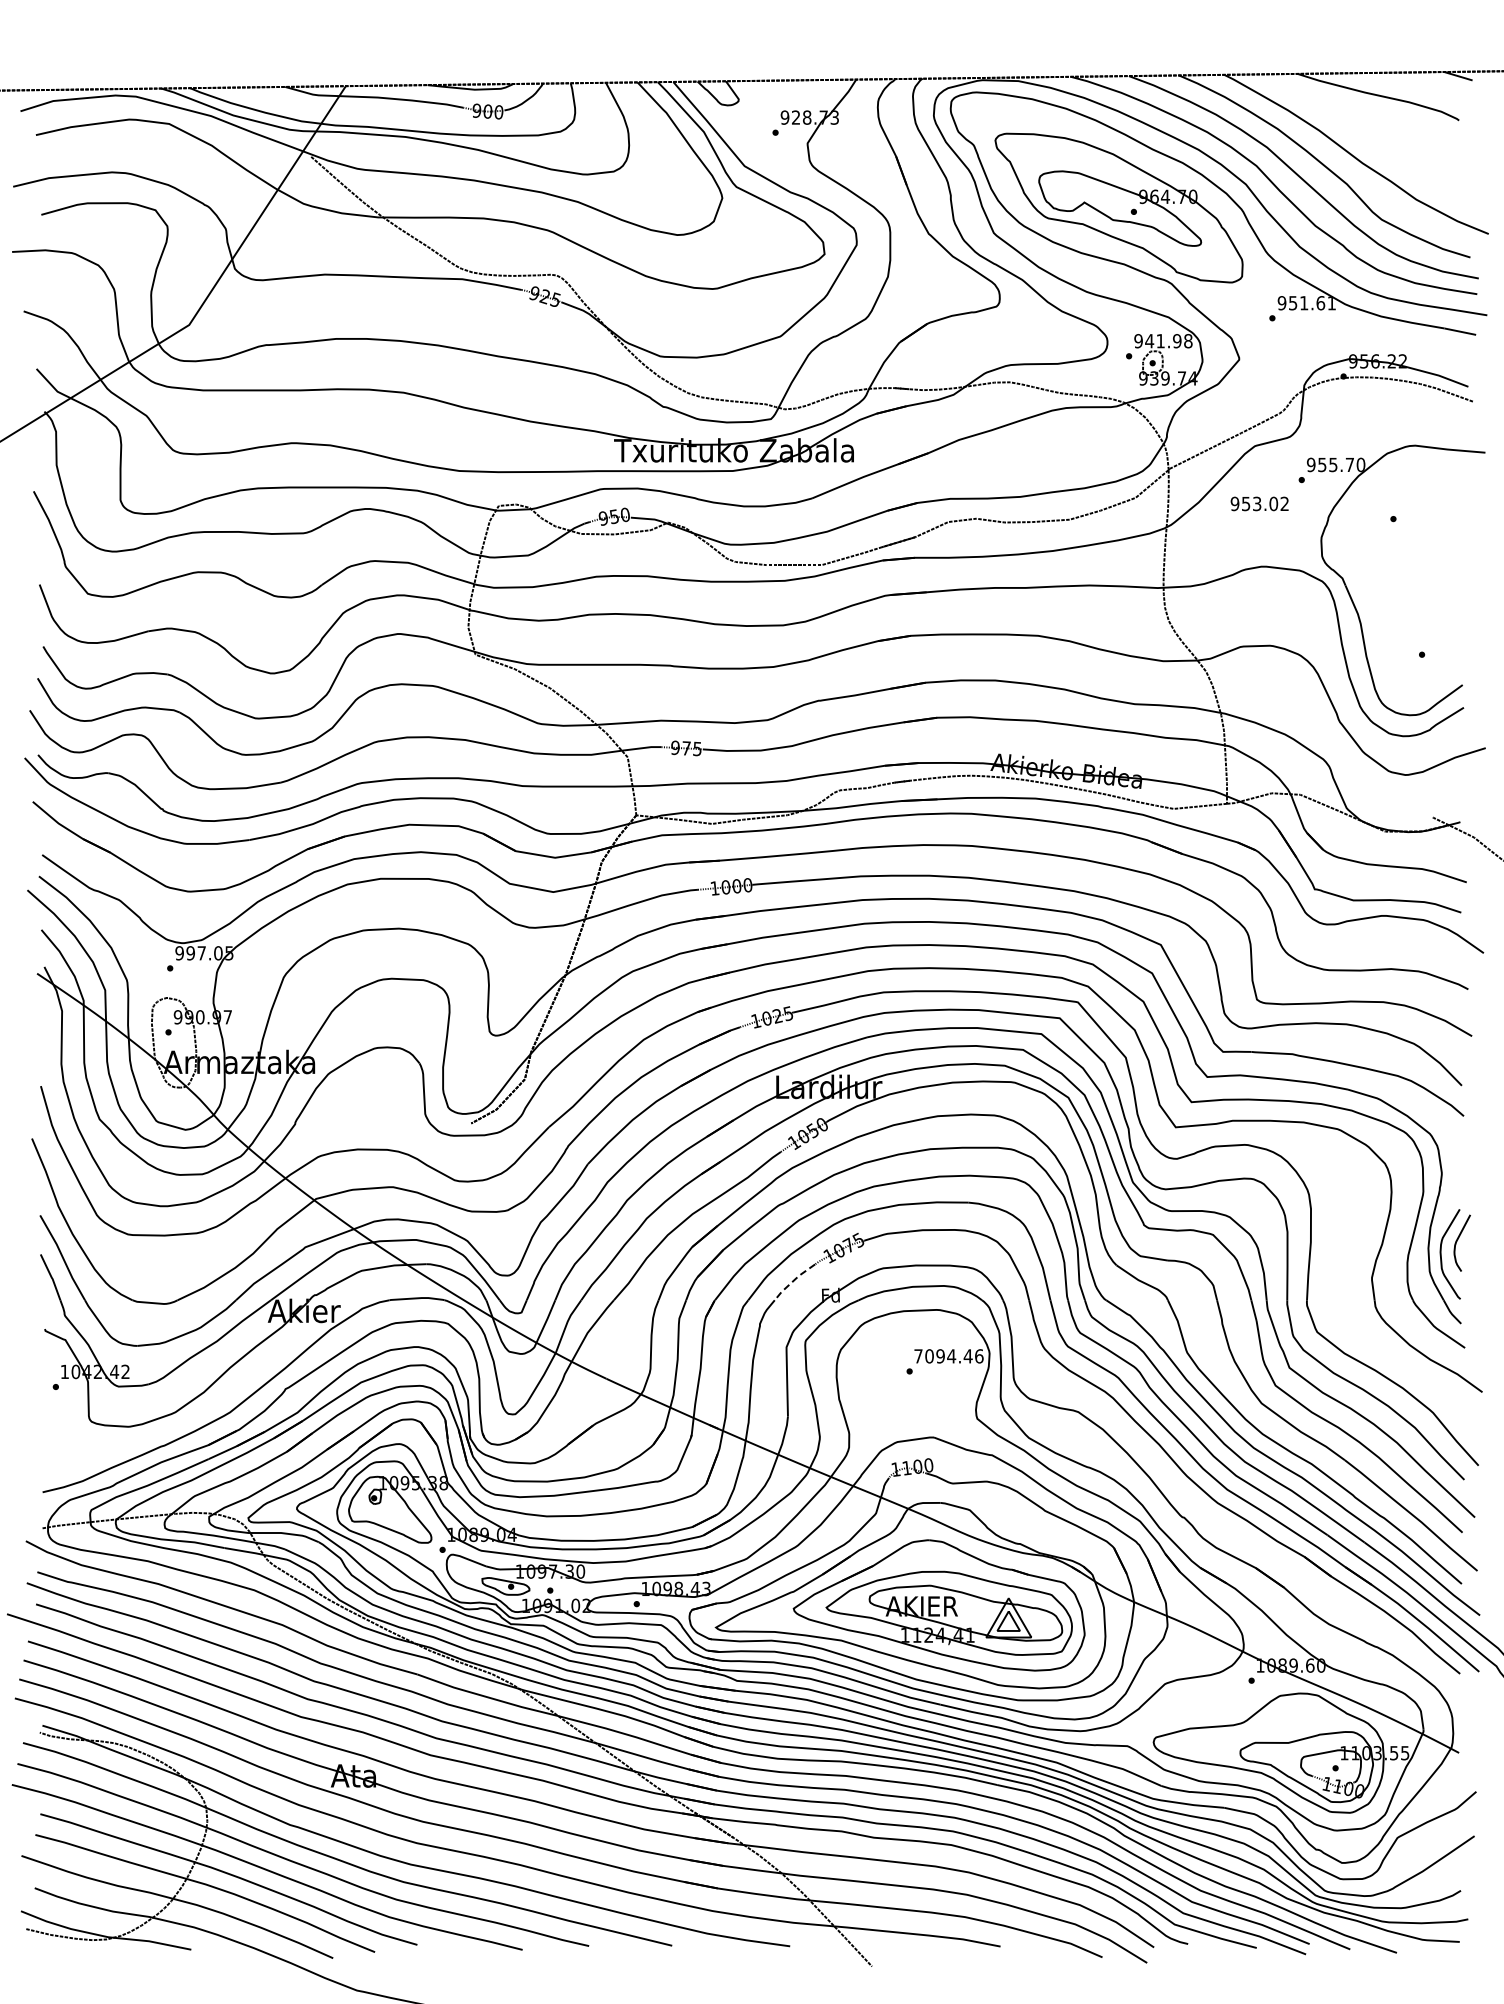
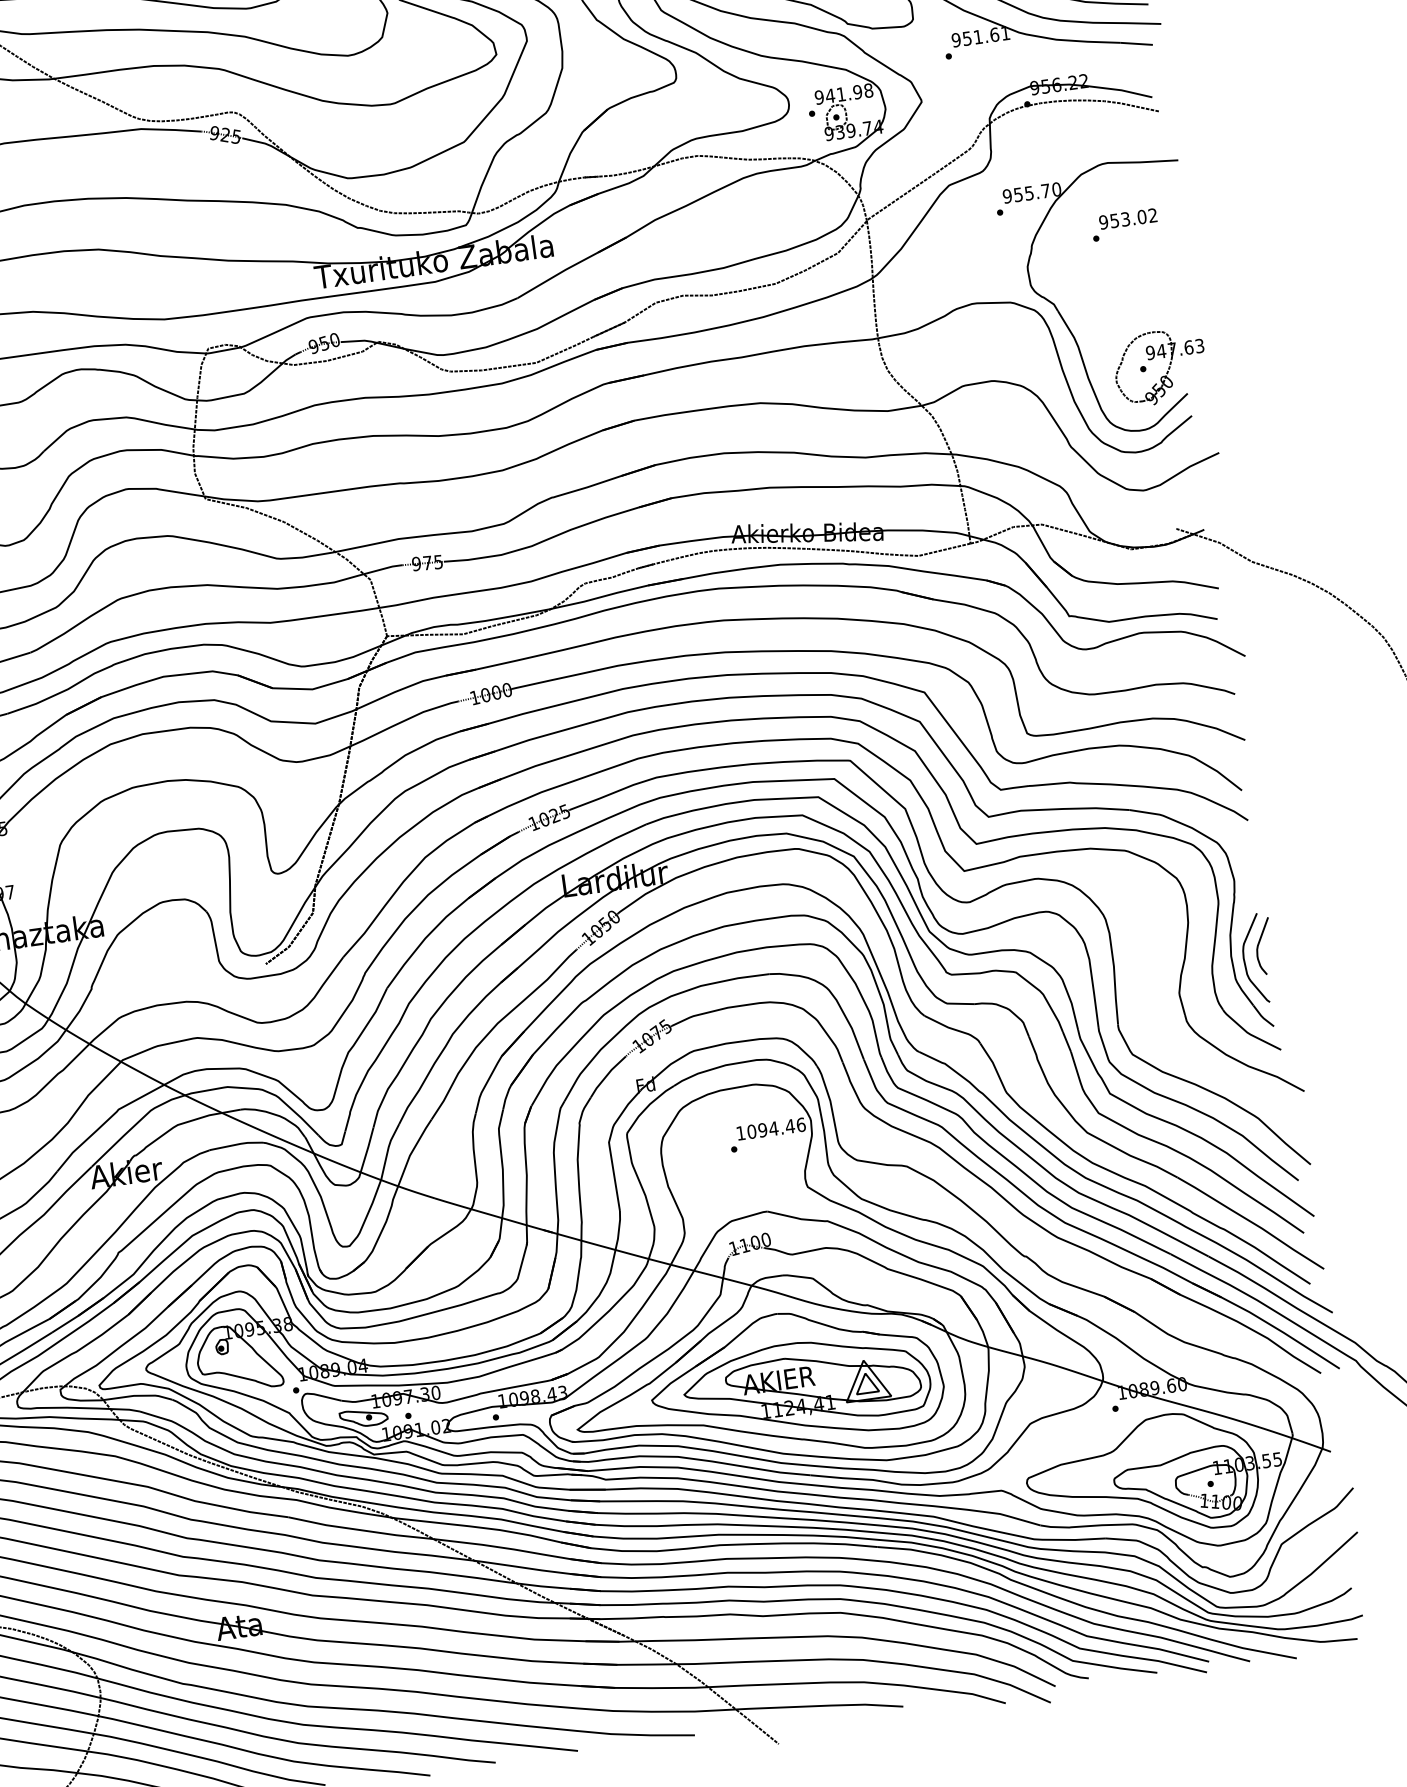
text: (1259, 503) -> (1127, 218), moved
part: (1446, 657) -> (1167, 368), added
line: (793, 1281) -> (606, 1076), dashed -> solid
text: (918, 1356) -> (740, 1133), 7094.46 -> 1094.46

